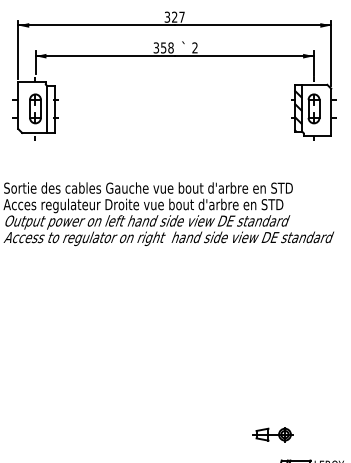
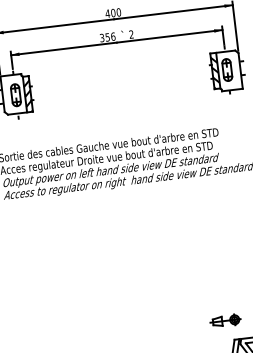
text: (174, 16) -> (113, 12), 327 -> 400
text: (170, 47) -> (112, 36), 358 -> 356
hatch: (51, 108) -> (28, 93), added

